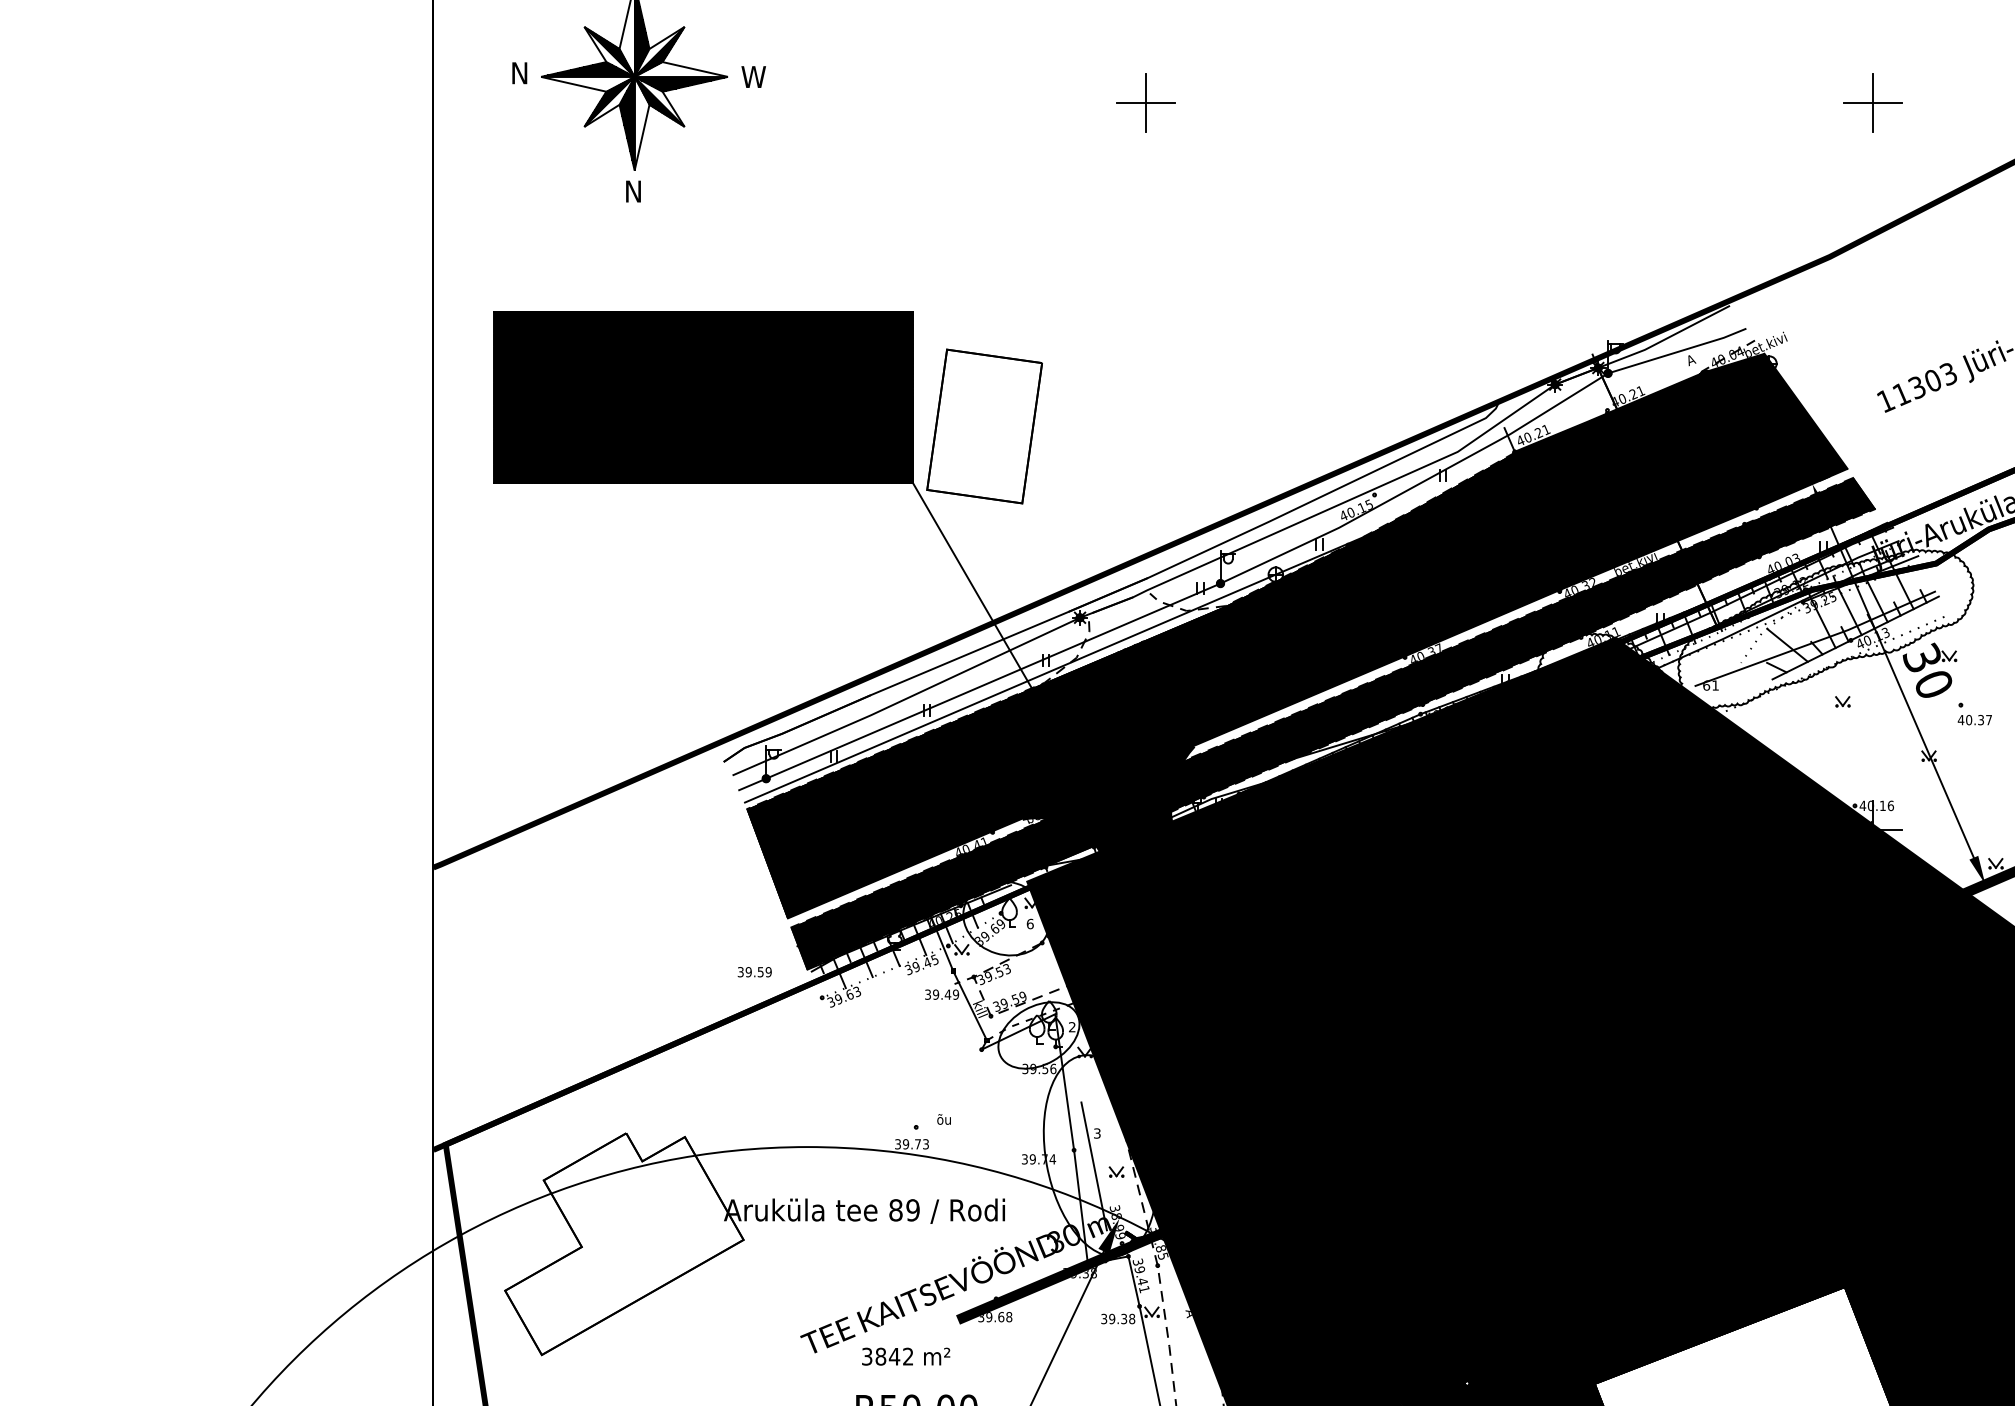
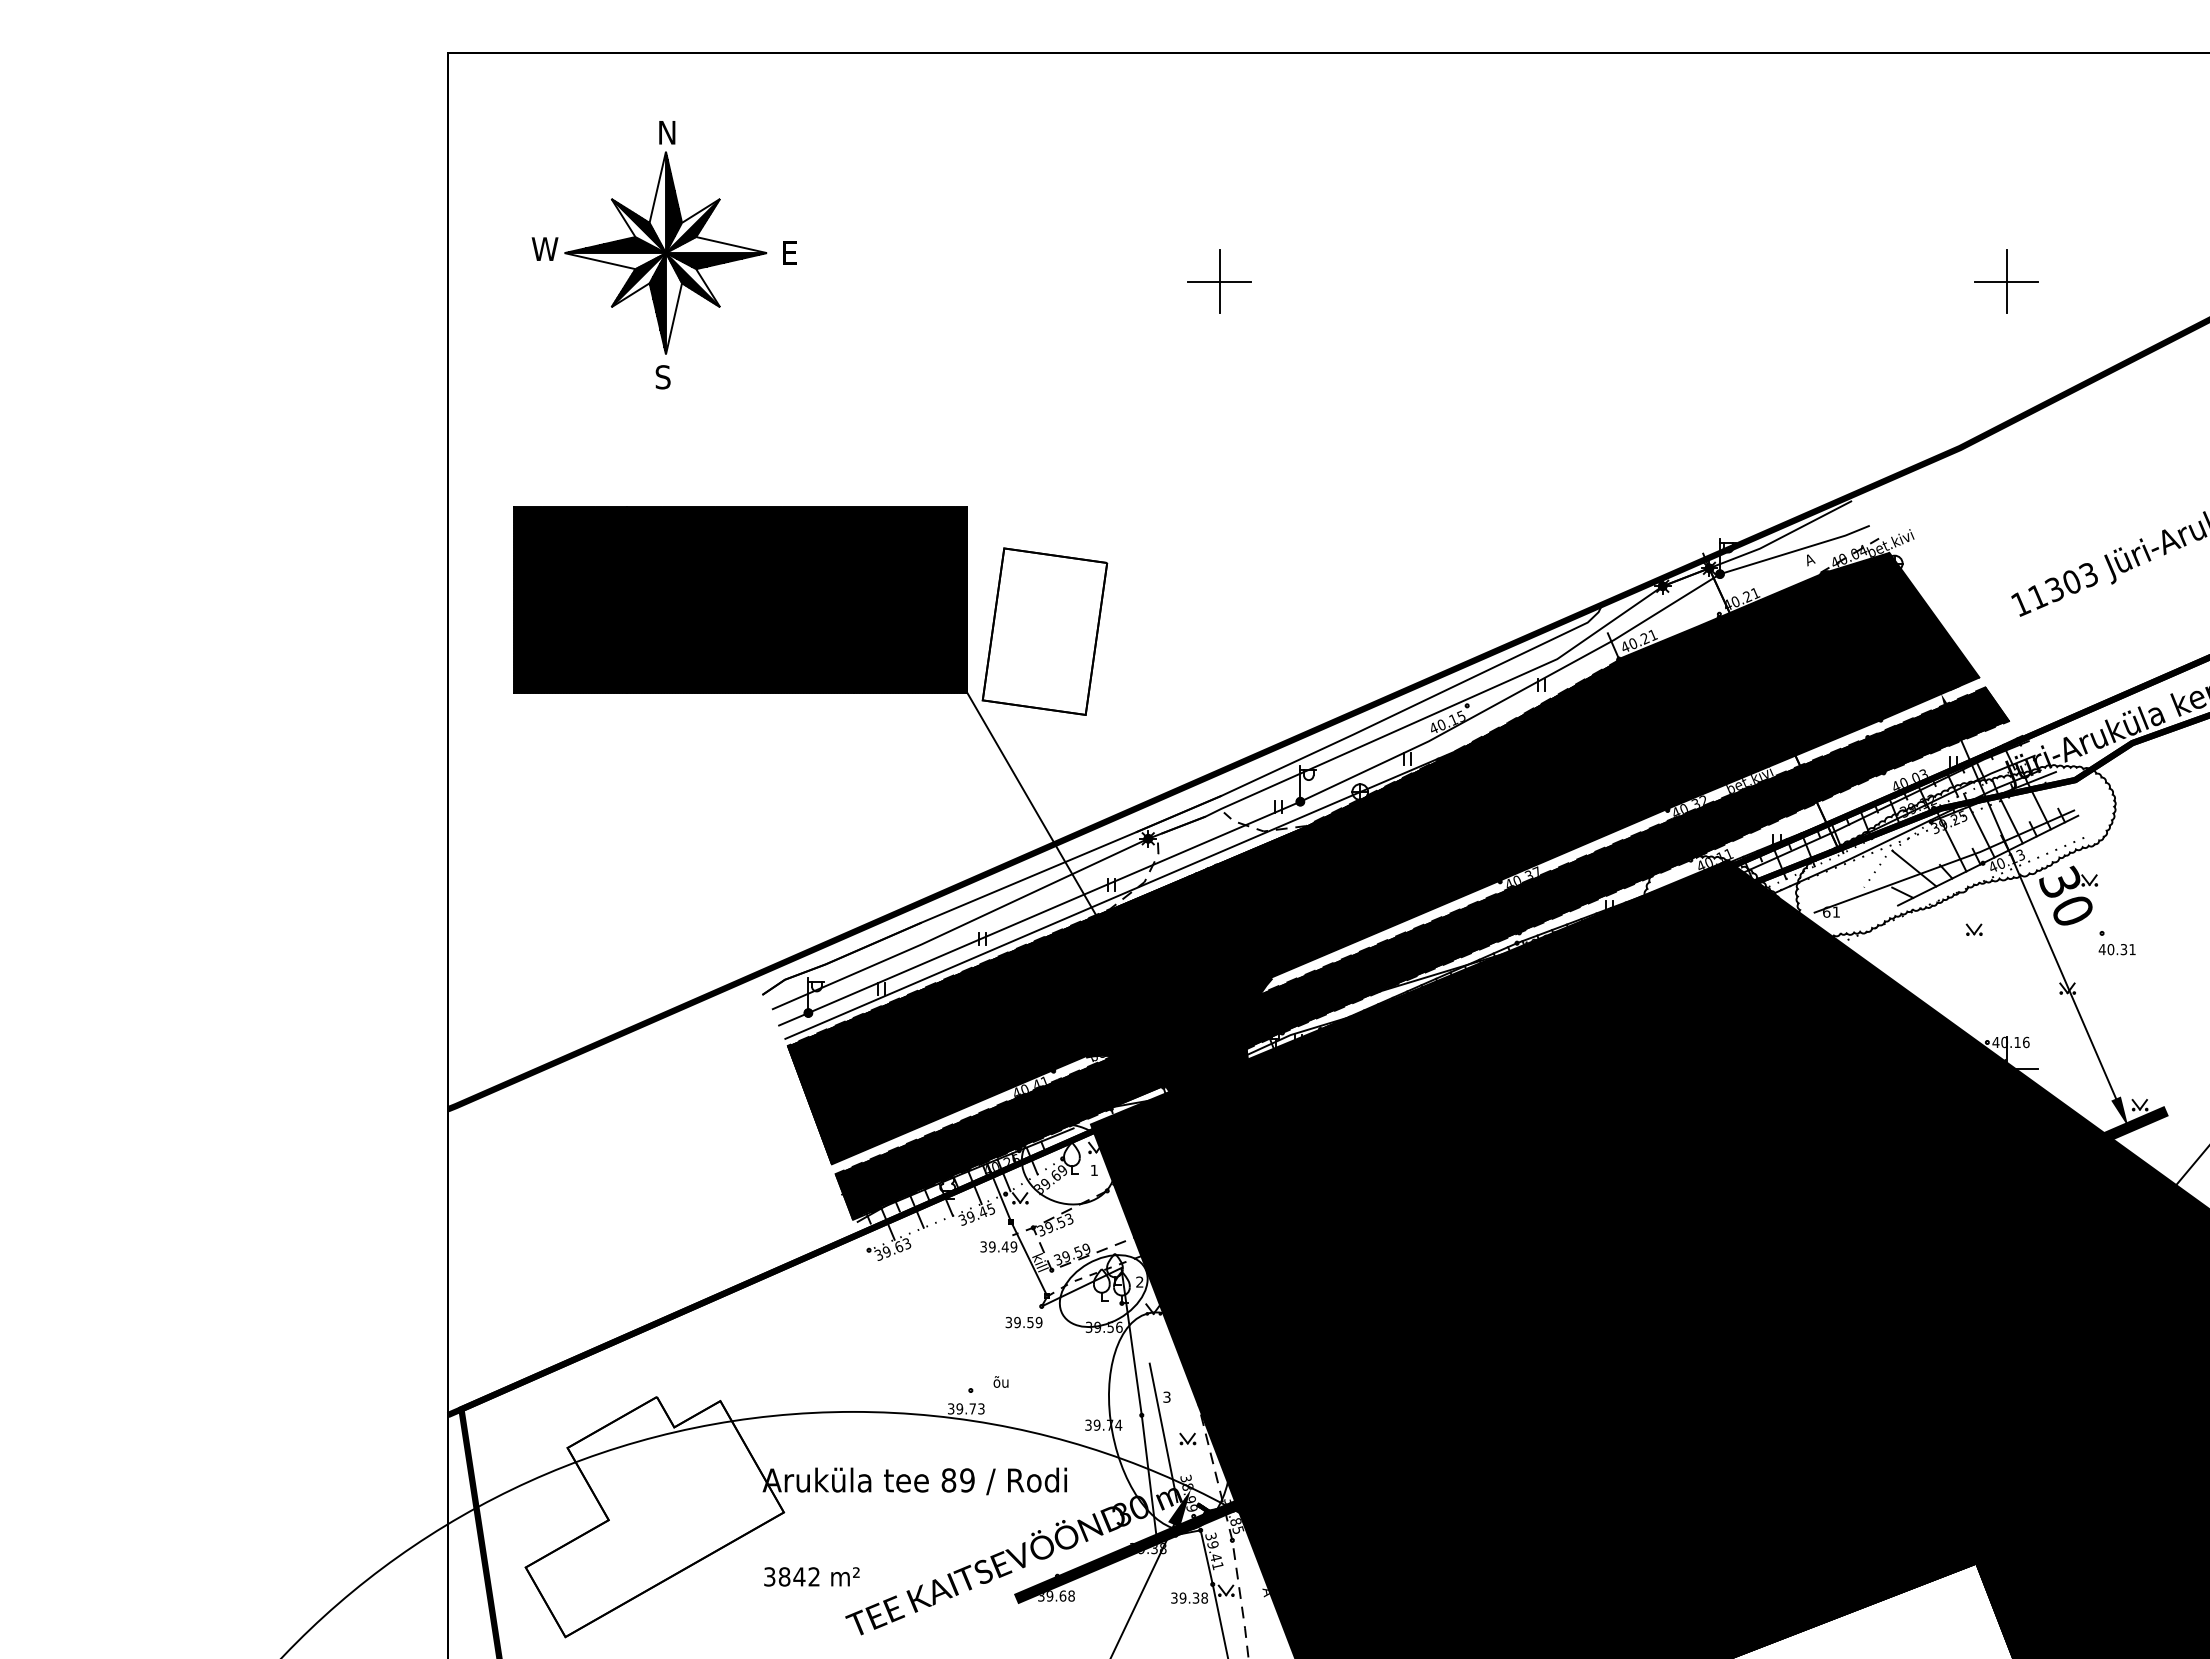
text: (522, 72) -> (544, 248), N -> W
text: (753, 76) -> (794, 252), W -> E
text: (632, 191) -> (663, 377), N -> S
text: (1989, 720) -> (2132, 949), 40.37 -> 40.31
text: (1030, 924) -> (1094, 1170), 6 -> 1
text: (754, 972) -> (1023, 1322), moved
text: (905, 1356) -> (811, 1576), moved

